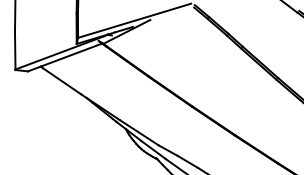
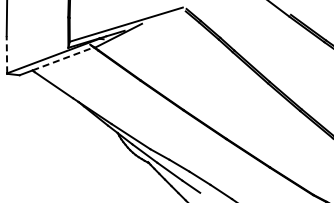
line: (14, 50) -> (6, 54), solid -> dashed
line: (71, 54) -> (63, 58), solid -> dashed

